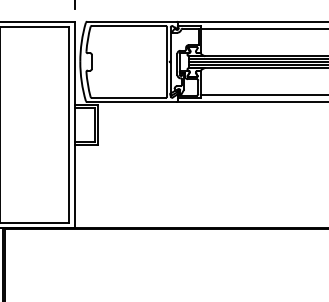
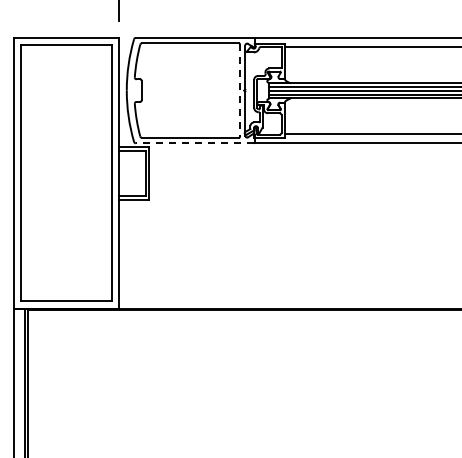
line: (166, 62) -> (239, 91), solid -> dashed
line: (131, 102) -> (194, 143), solid -> dashed

